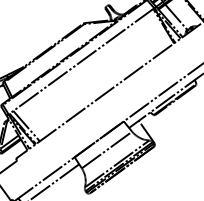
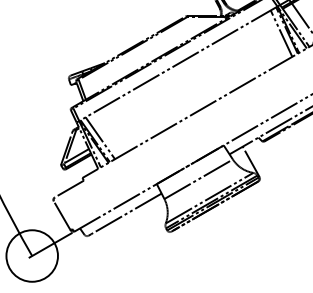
line: (159, 28) -> (281, 33), added

